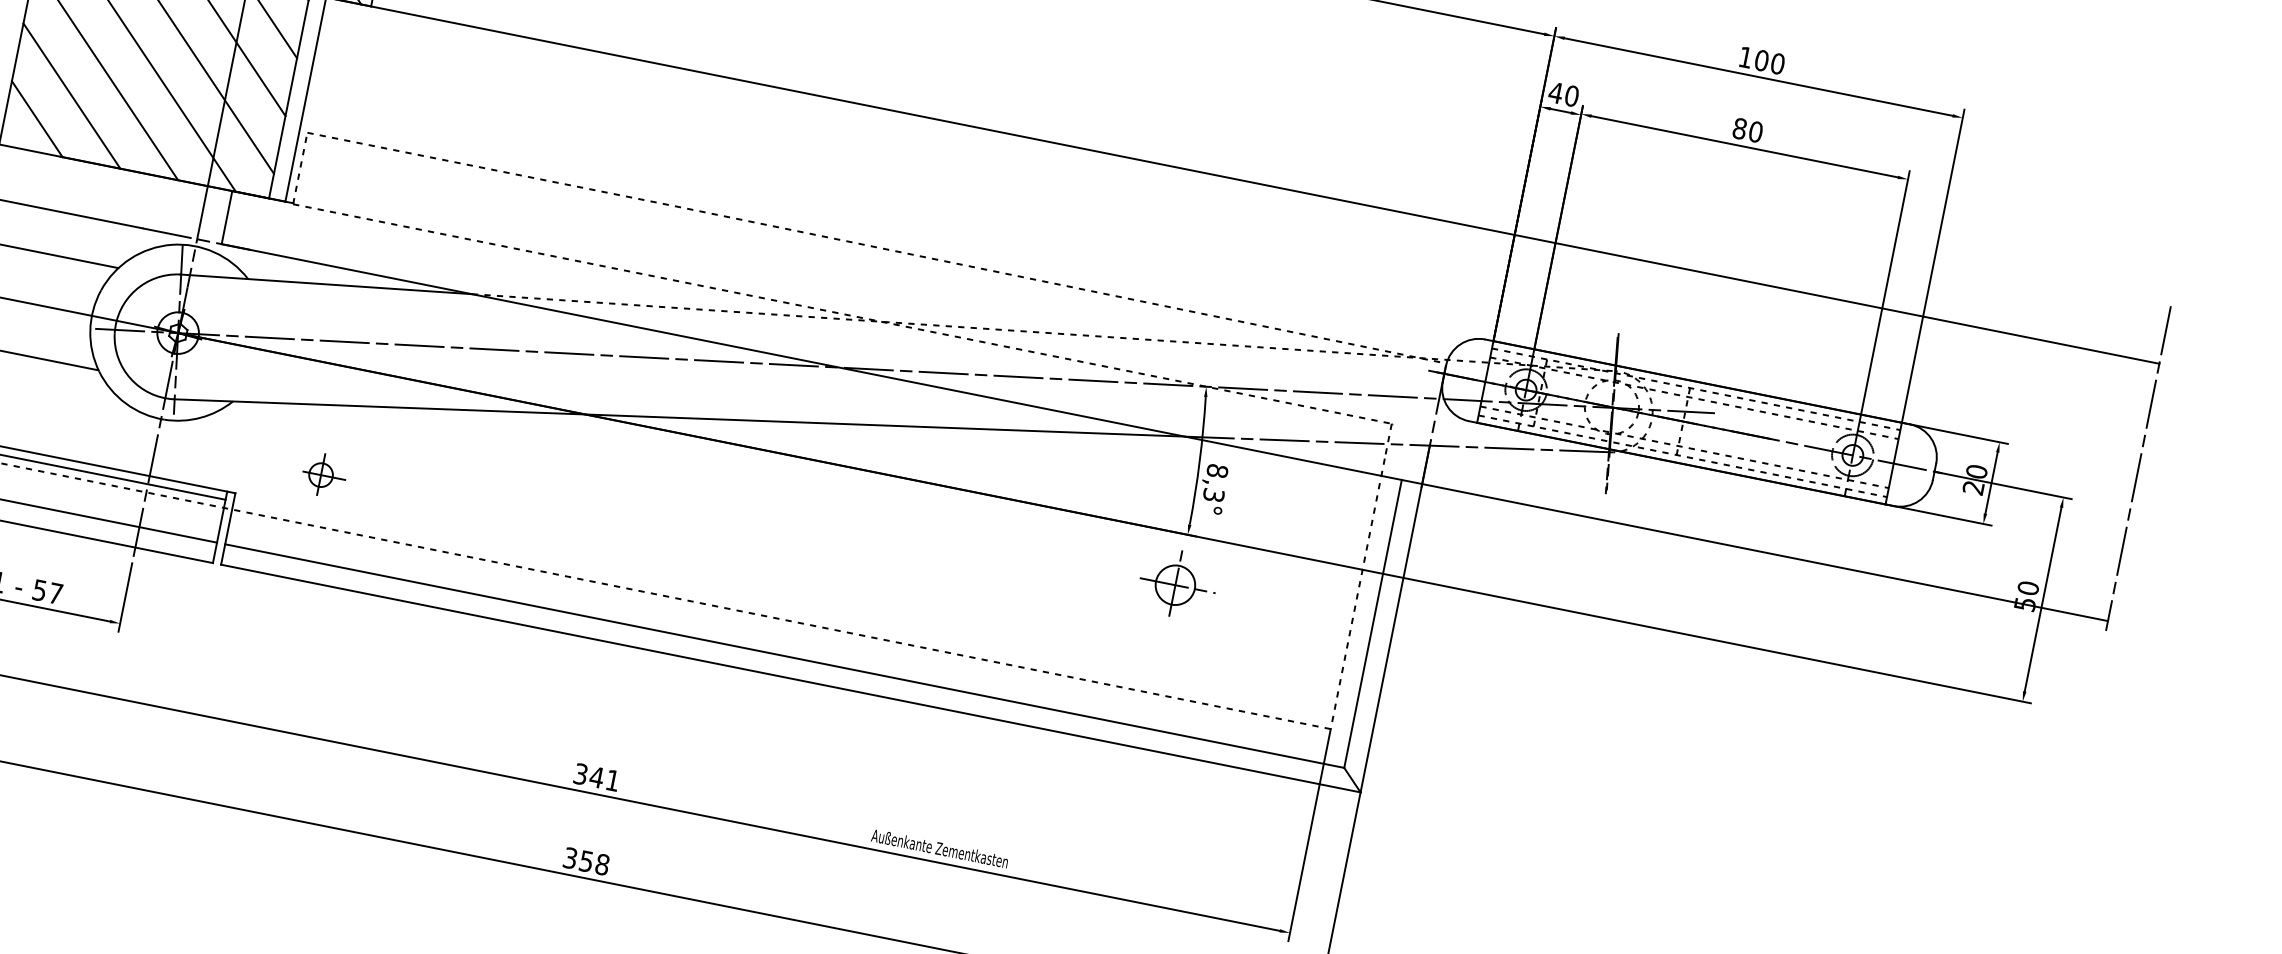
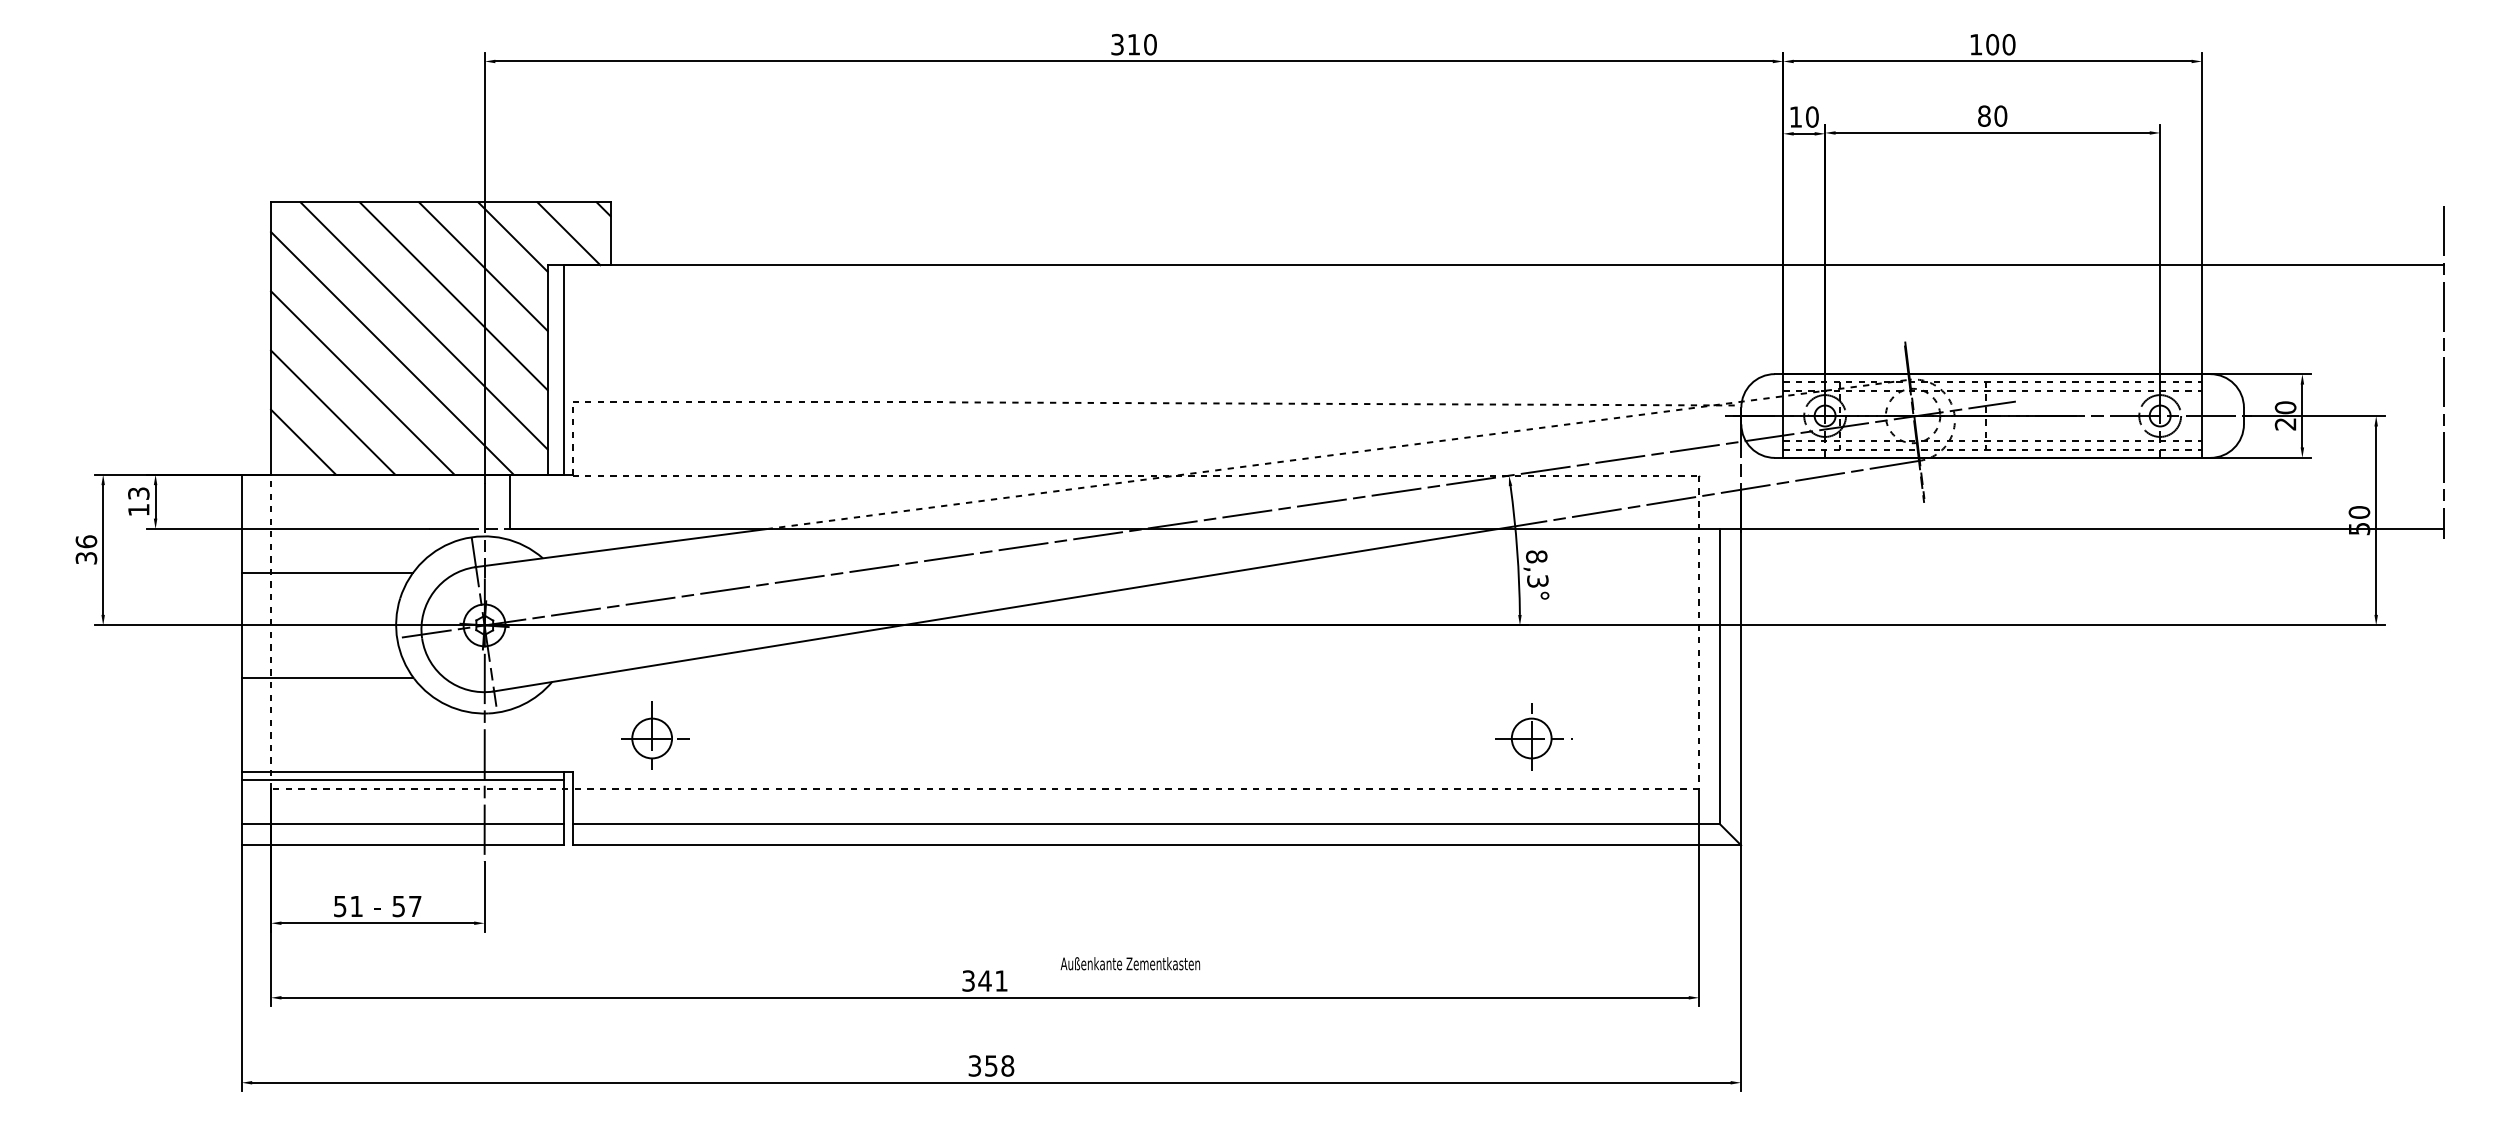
text: (1555, 92) -> (1795, 116), 40 -> 10
part: (323, 473) -> (655, 735), size x1.67
part: (1177, 583) -> (1533, 736), moved
text: (940, 848) -> (1130, 963), moved

